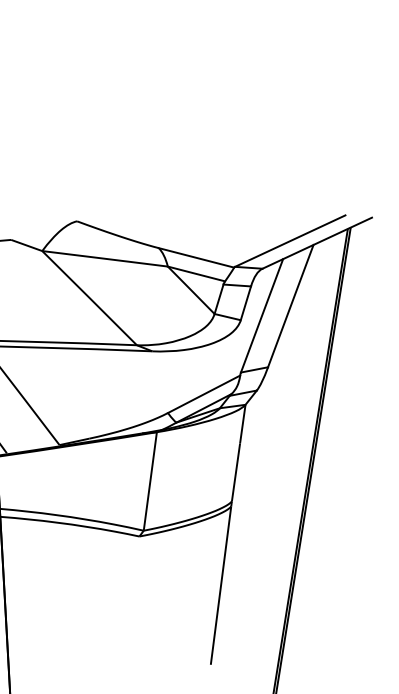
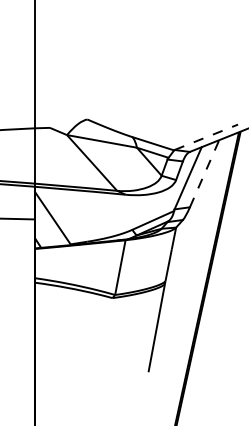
line: (290, 241) -> (206, 137), solid -> dashed
line: (290, 305) -> (204, 173), solid -> dashed

